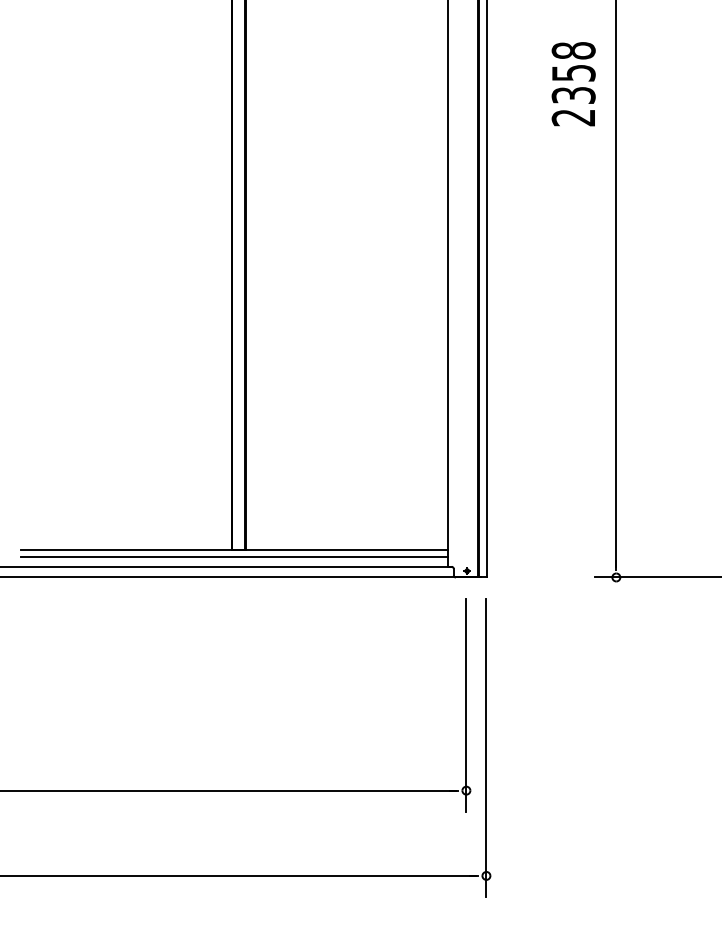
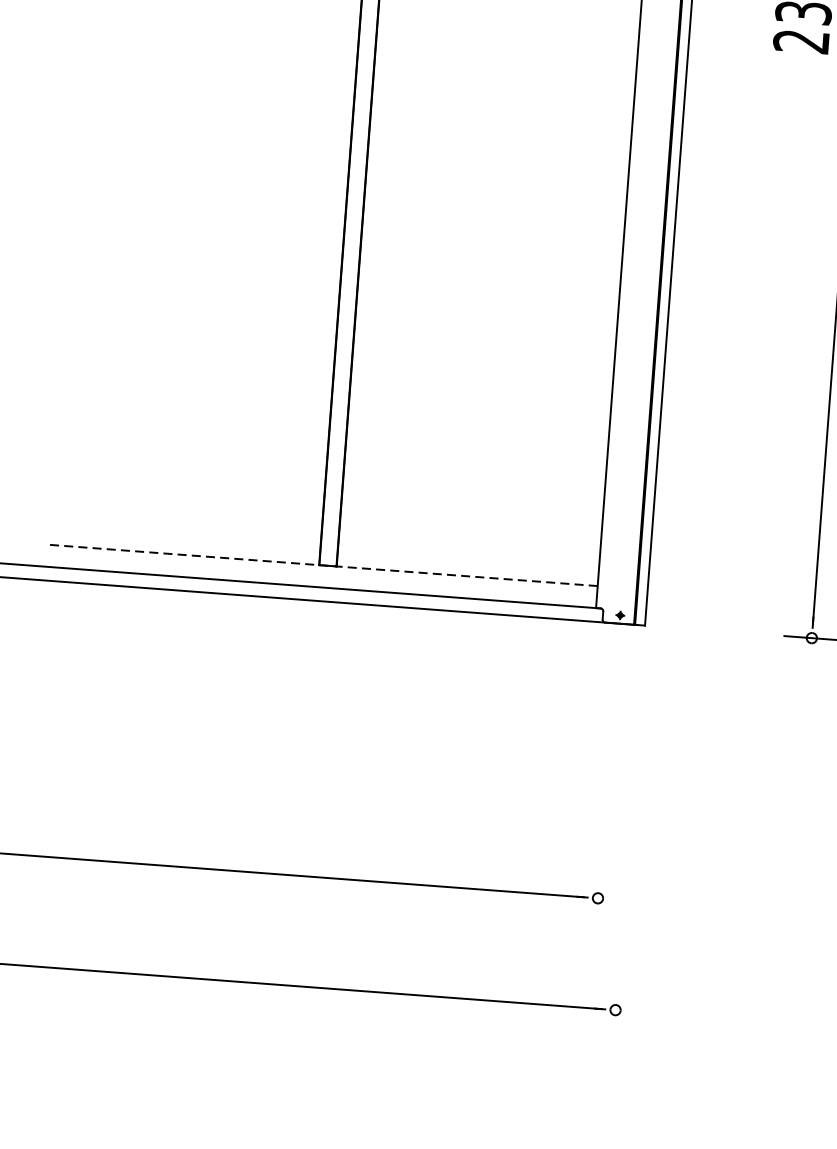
line: (234, 549) -> (322, 565), solid -> dashed
line: (234, 556) -> (321, 574), removed
line: (466, 704) -> (606, 787), removed
line: (486, 747) -> (628, 844), removed

